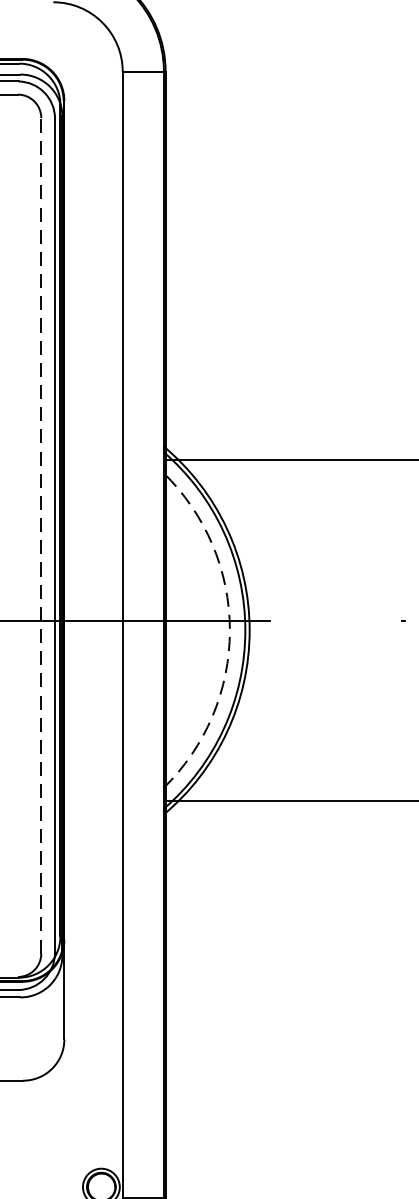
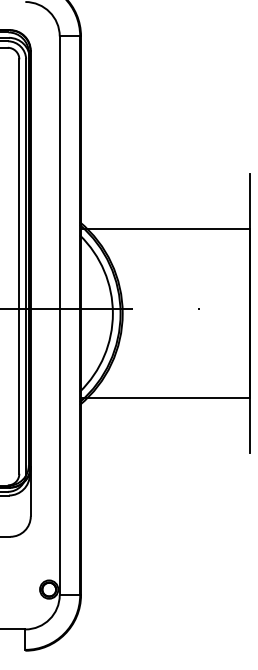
line: (41, 535) -> (19, 266), dashed -> solid
arc: (229, 630) -> (112, 313), dashed -> solid

